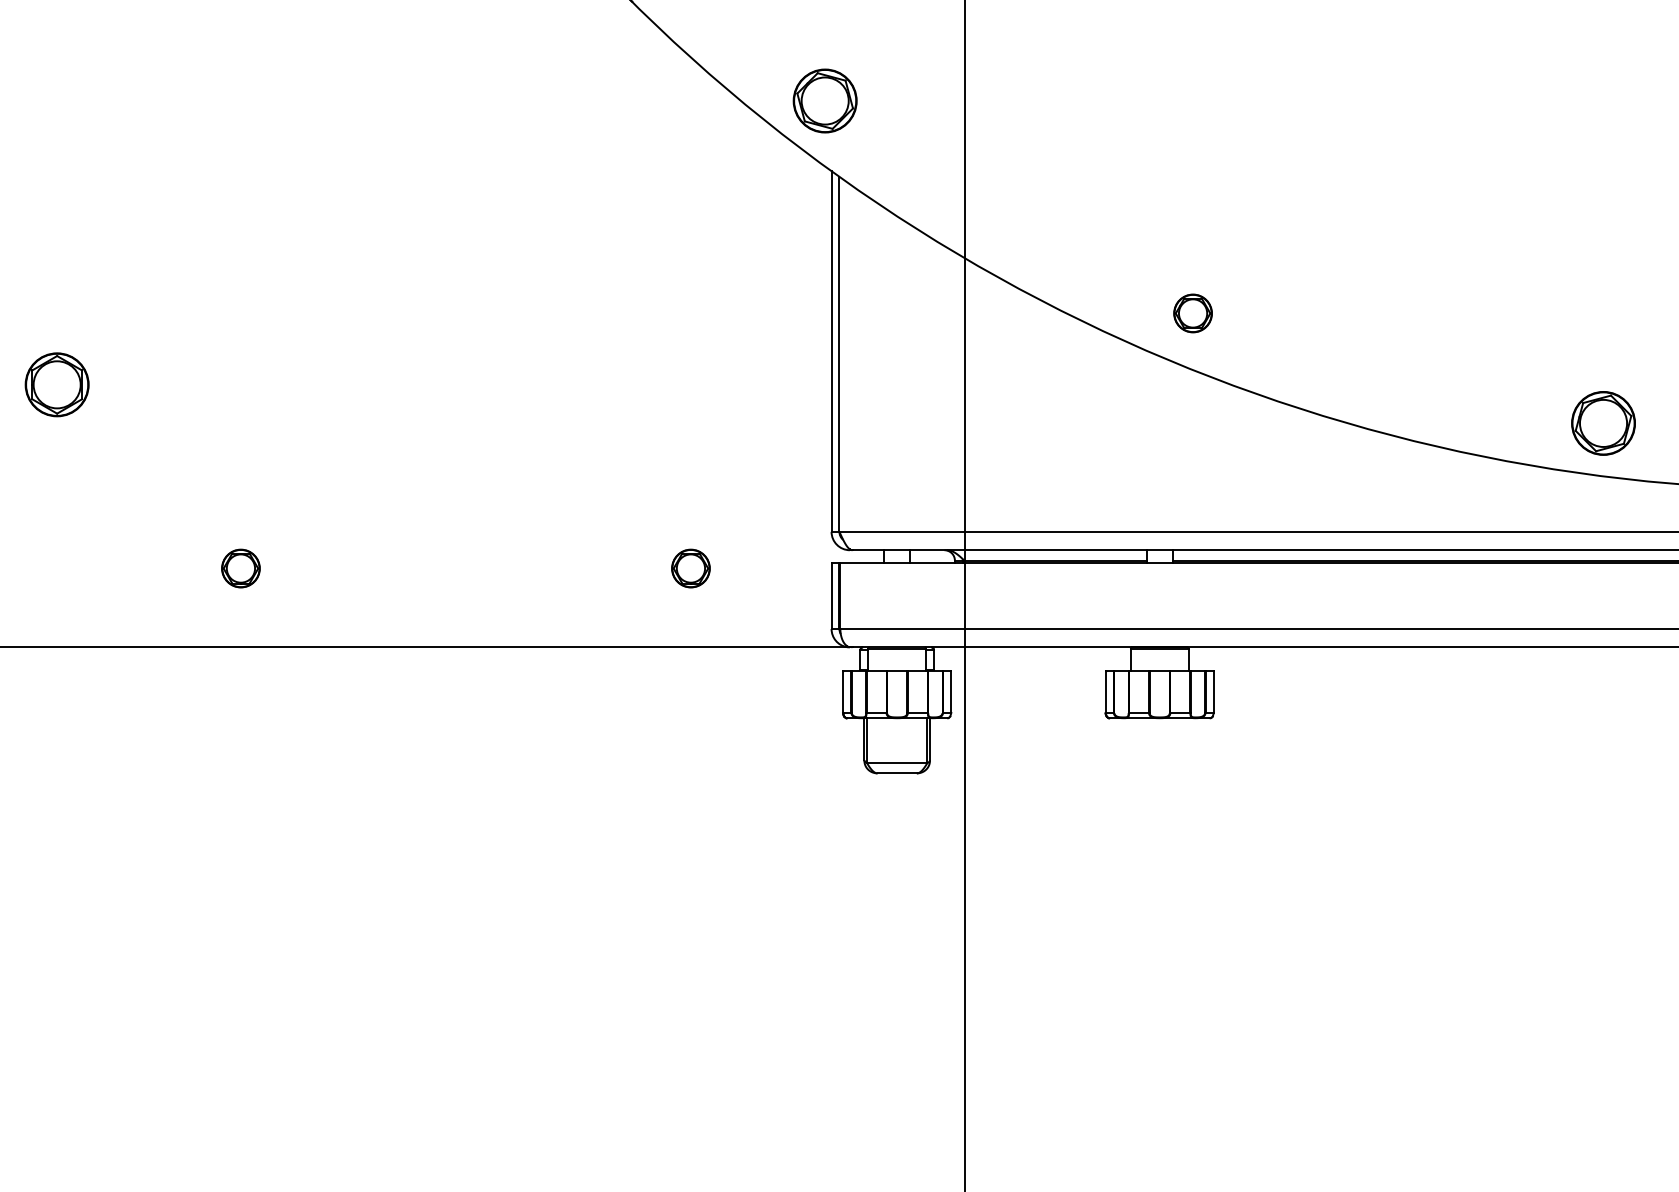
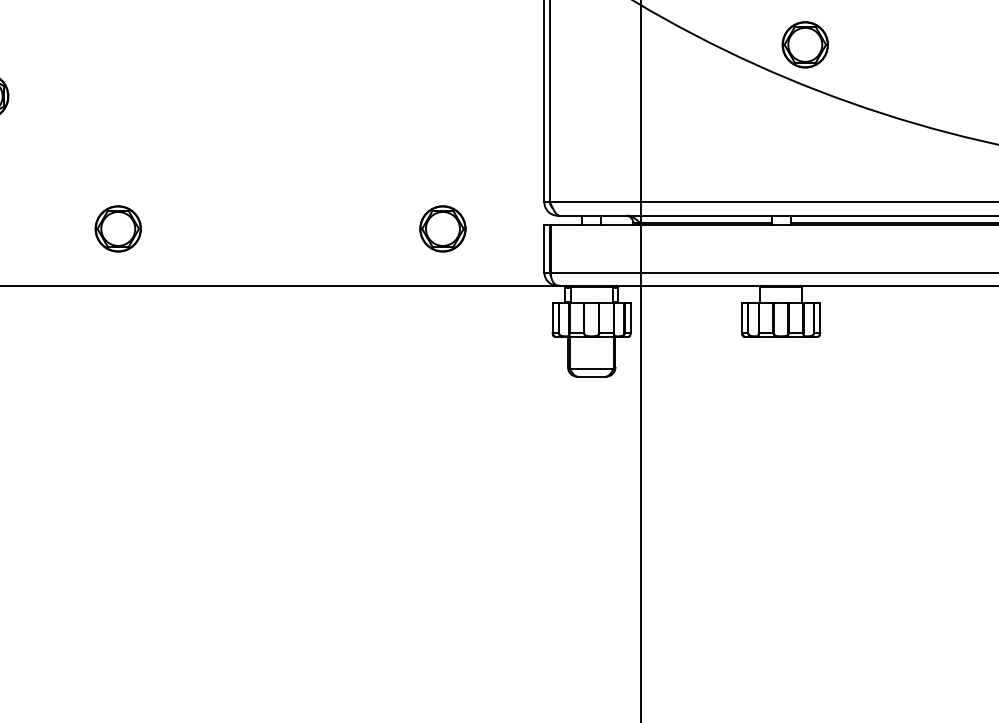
part: (1192, 313) -> (804, 44), size x1.67
part: (240, 568) -> (117, 228), size x1.67
part: (690, 568) -> (442, 228), size x1.67

